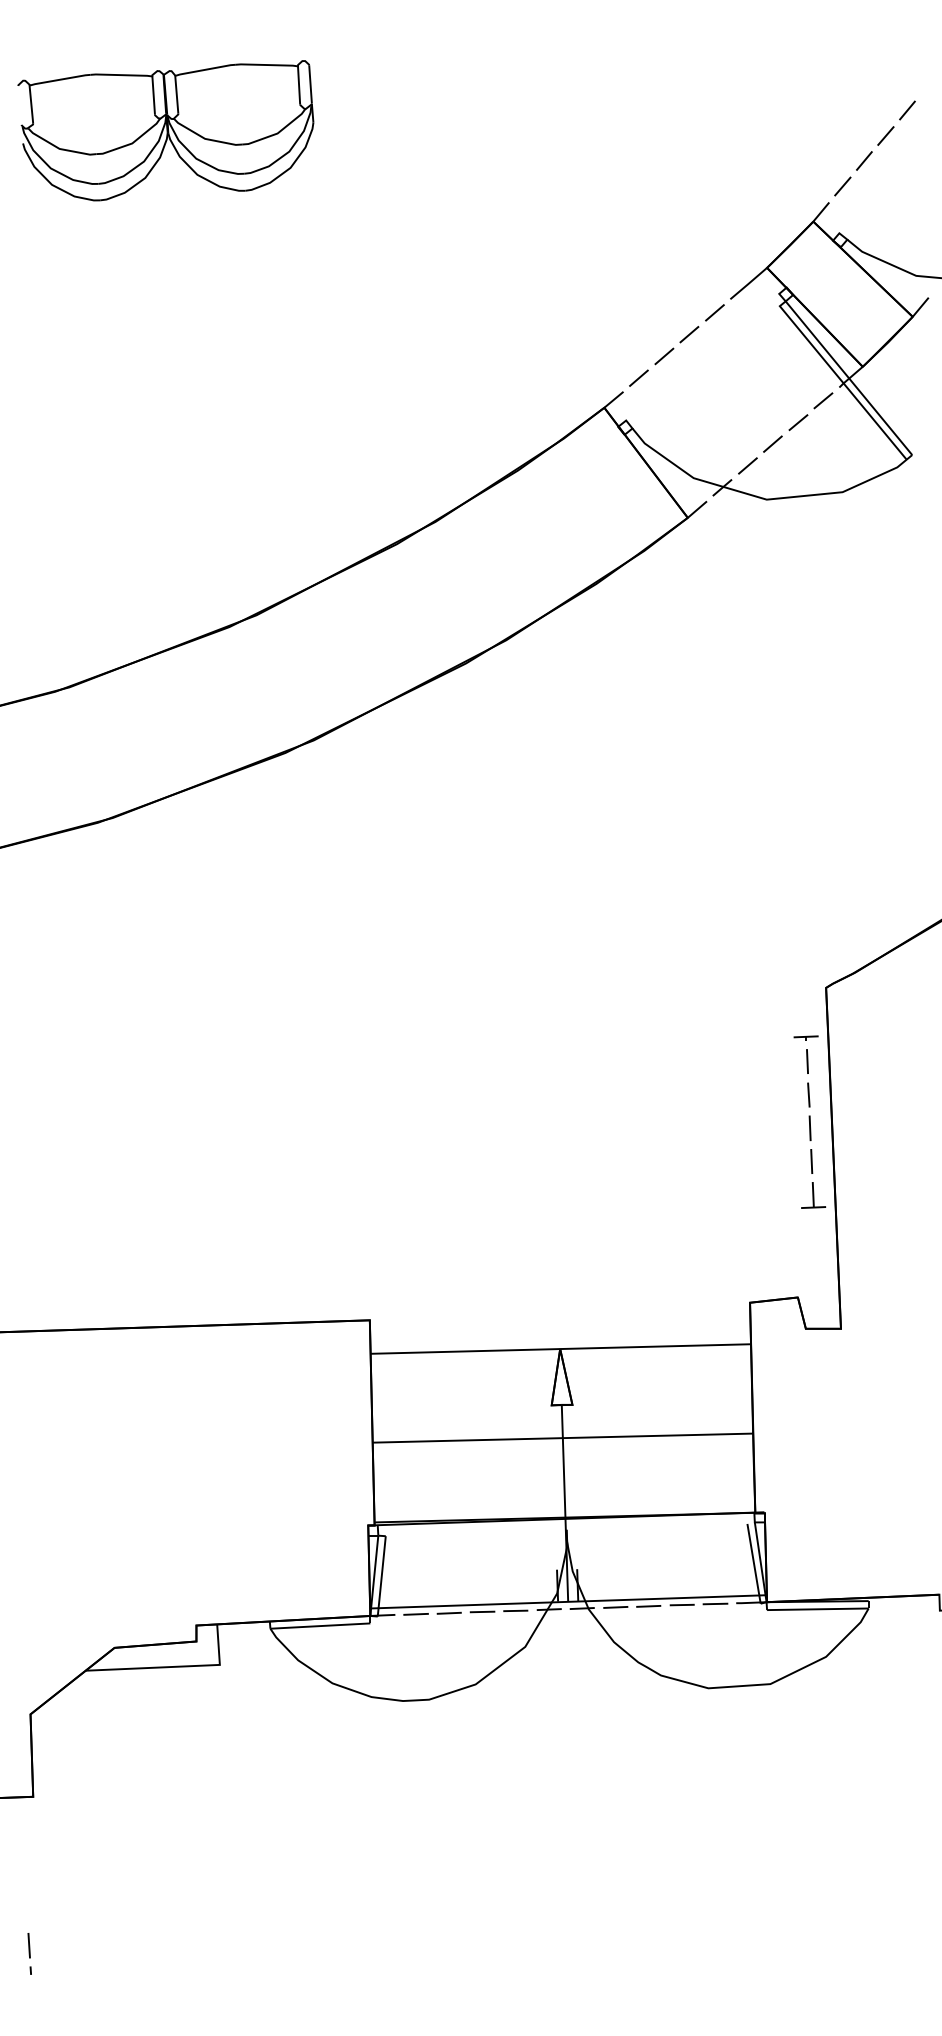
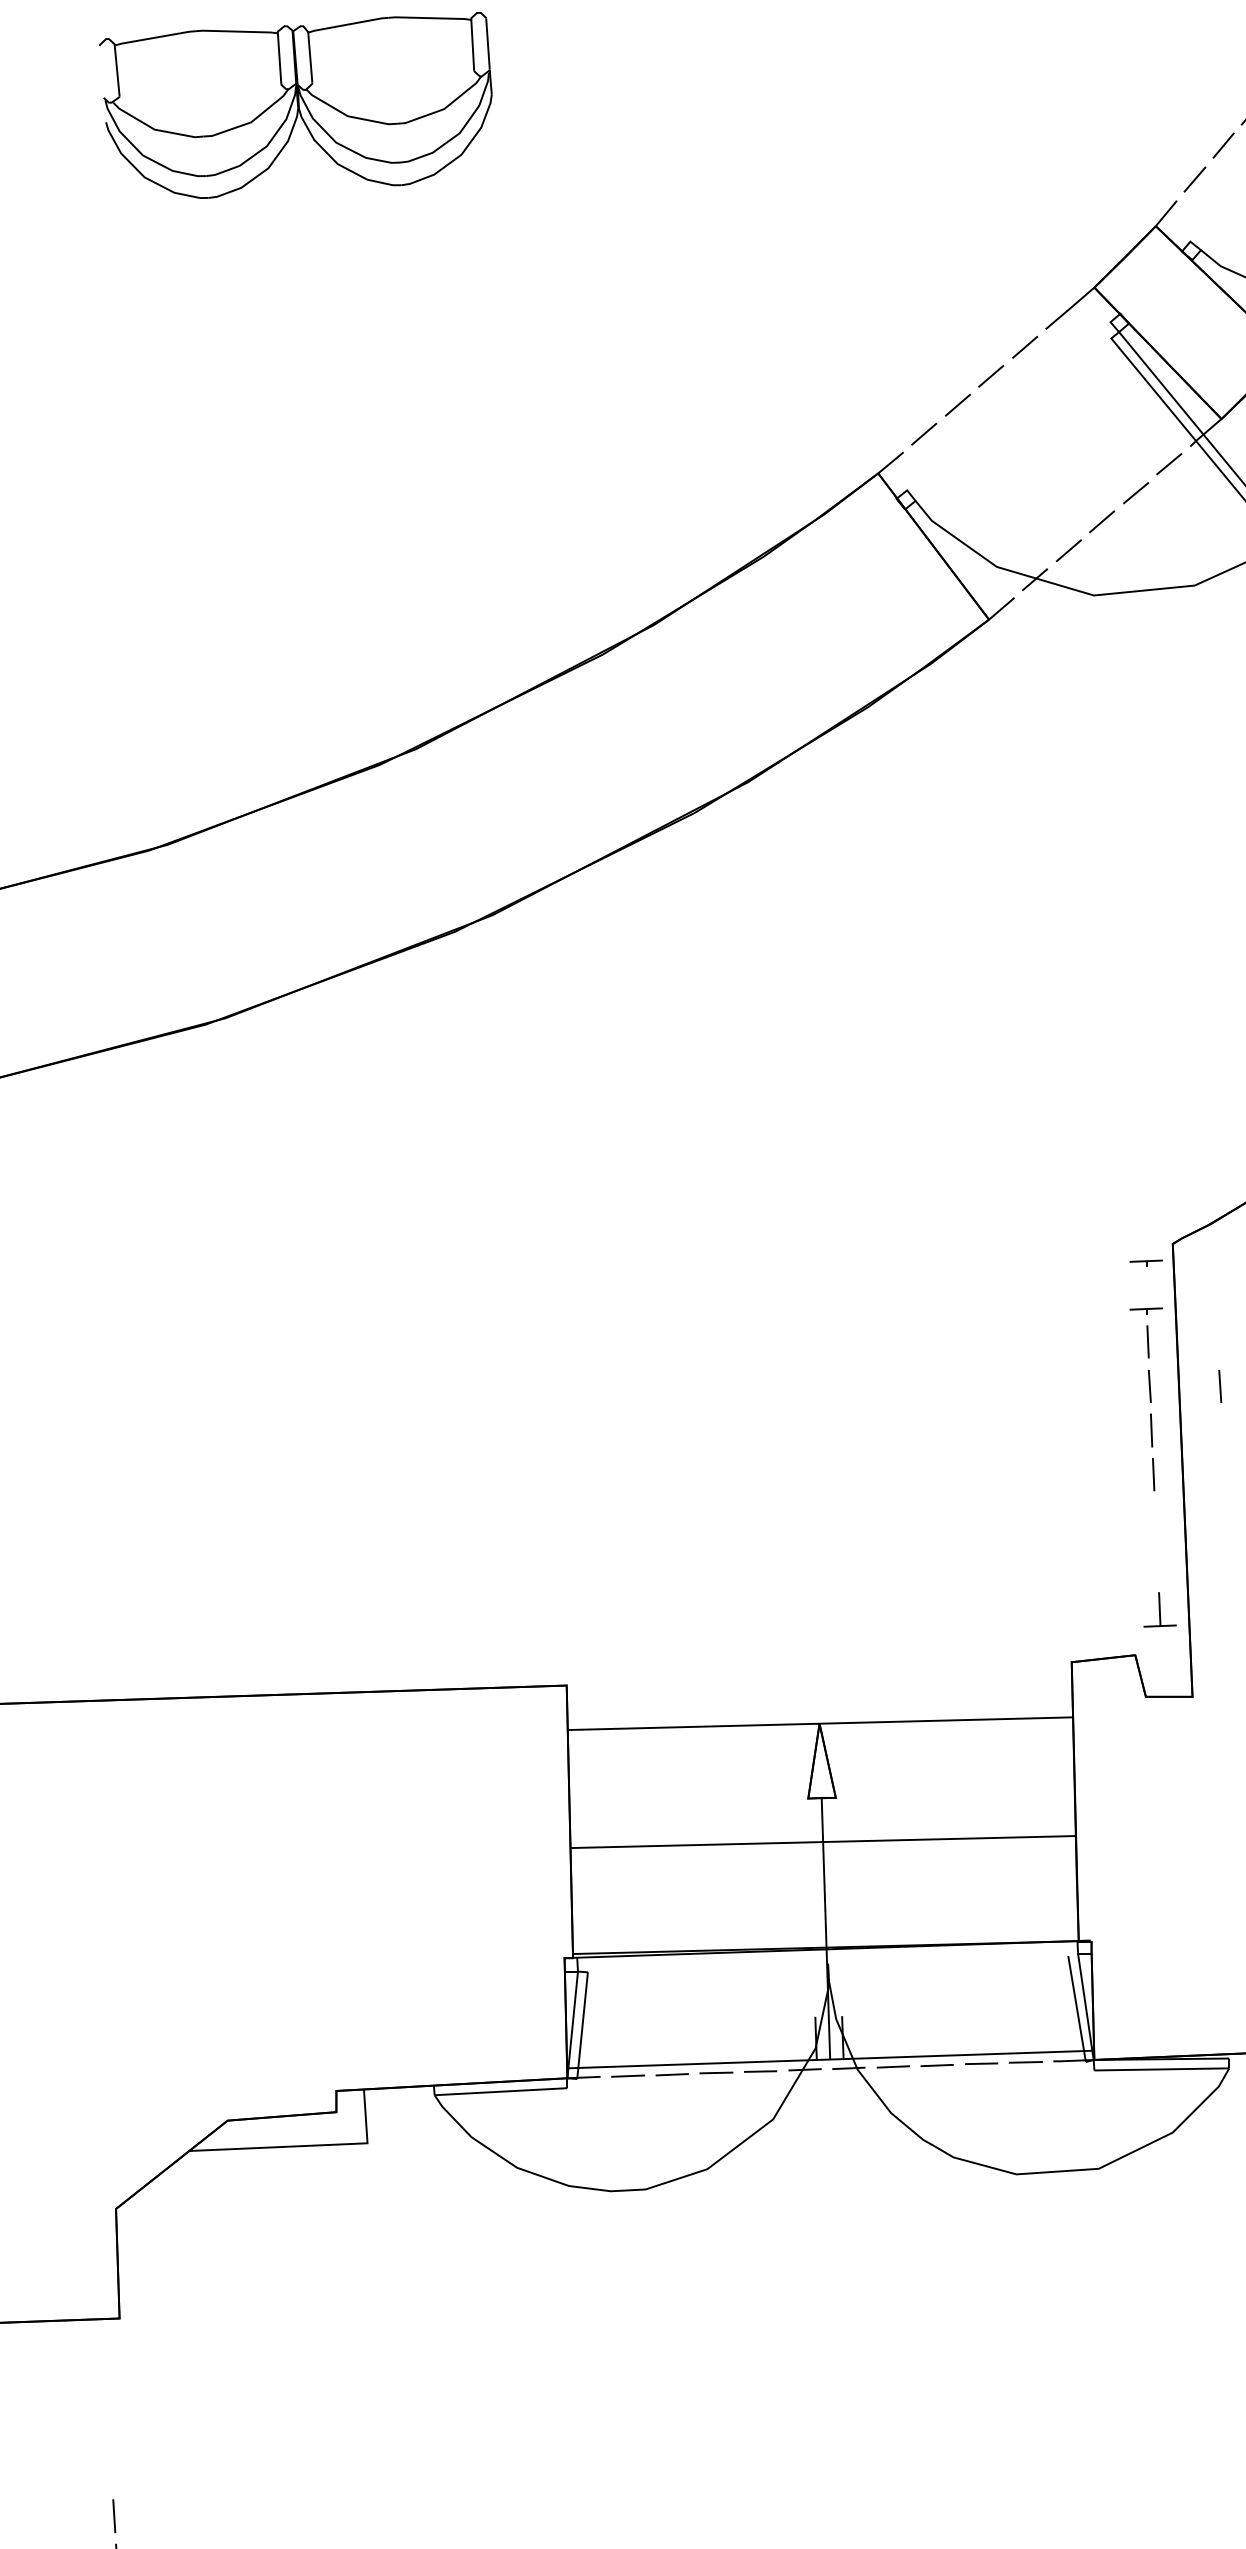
part: (805, 1001) -> (1145, 1262), added
line: (861, 1094) -> (1219, 1385), added
part: (813, 1195) -> (1160, 1610), moved

